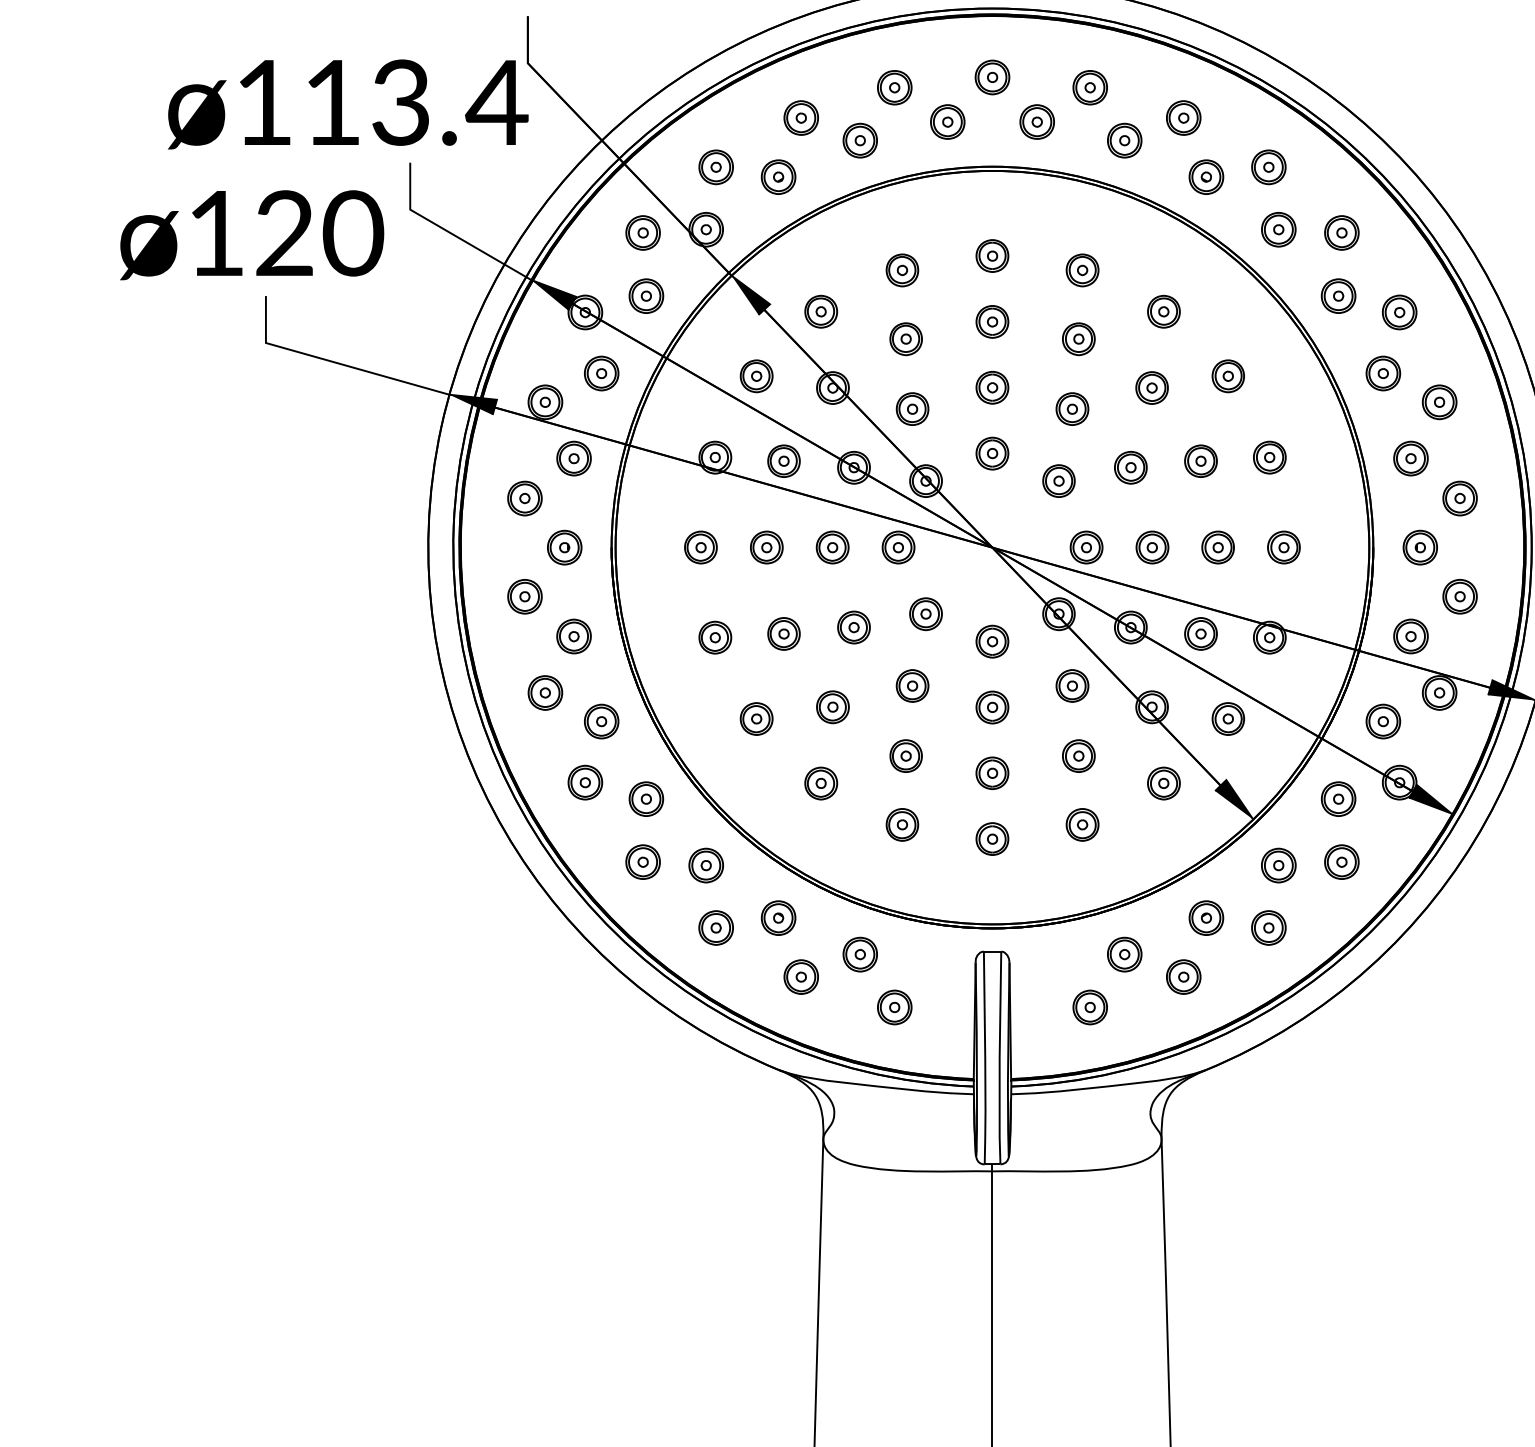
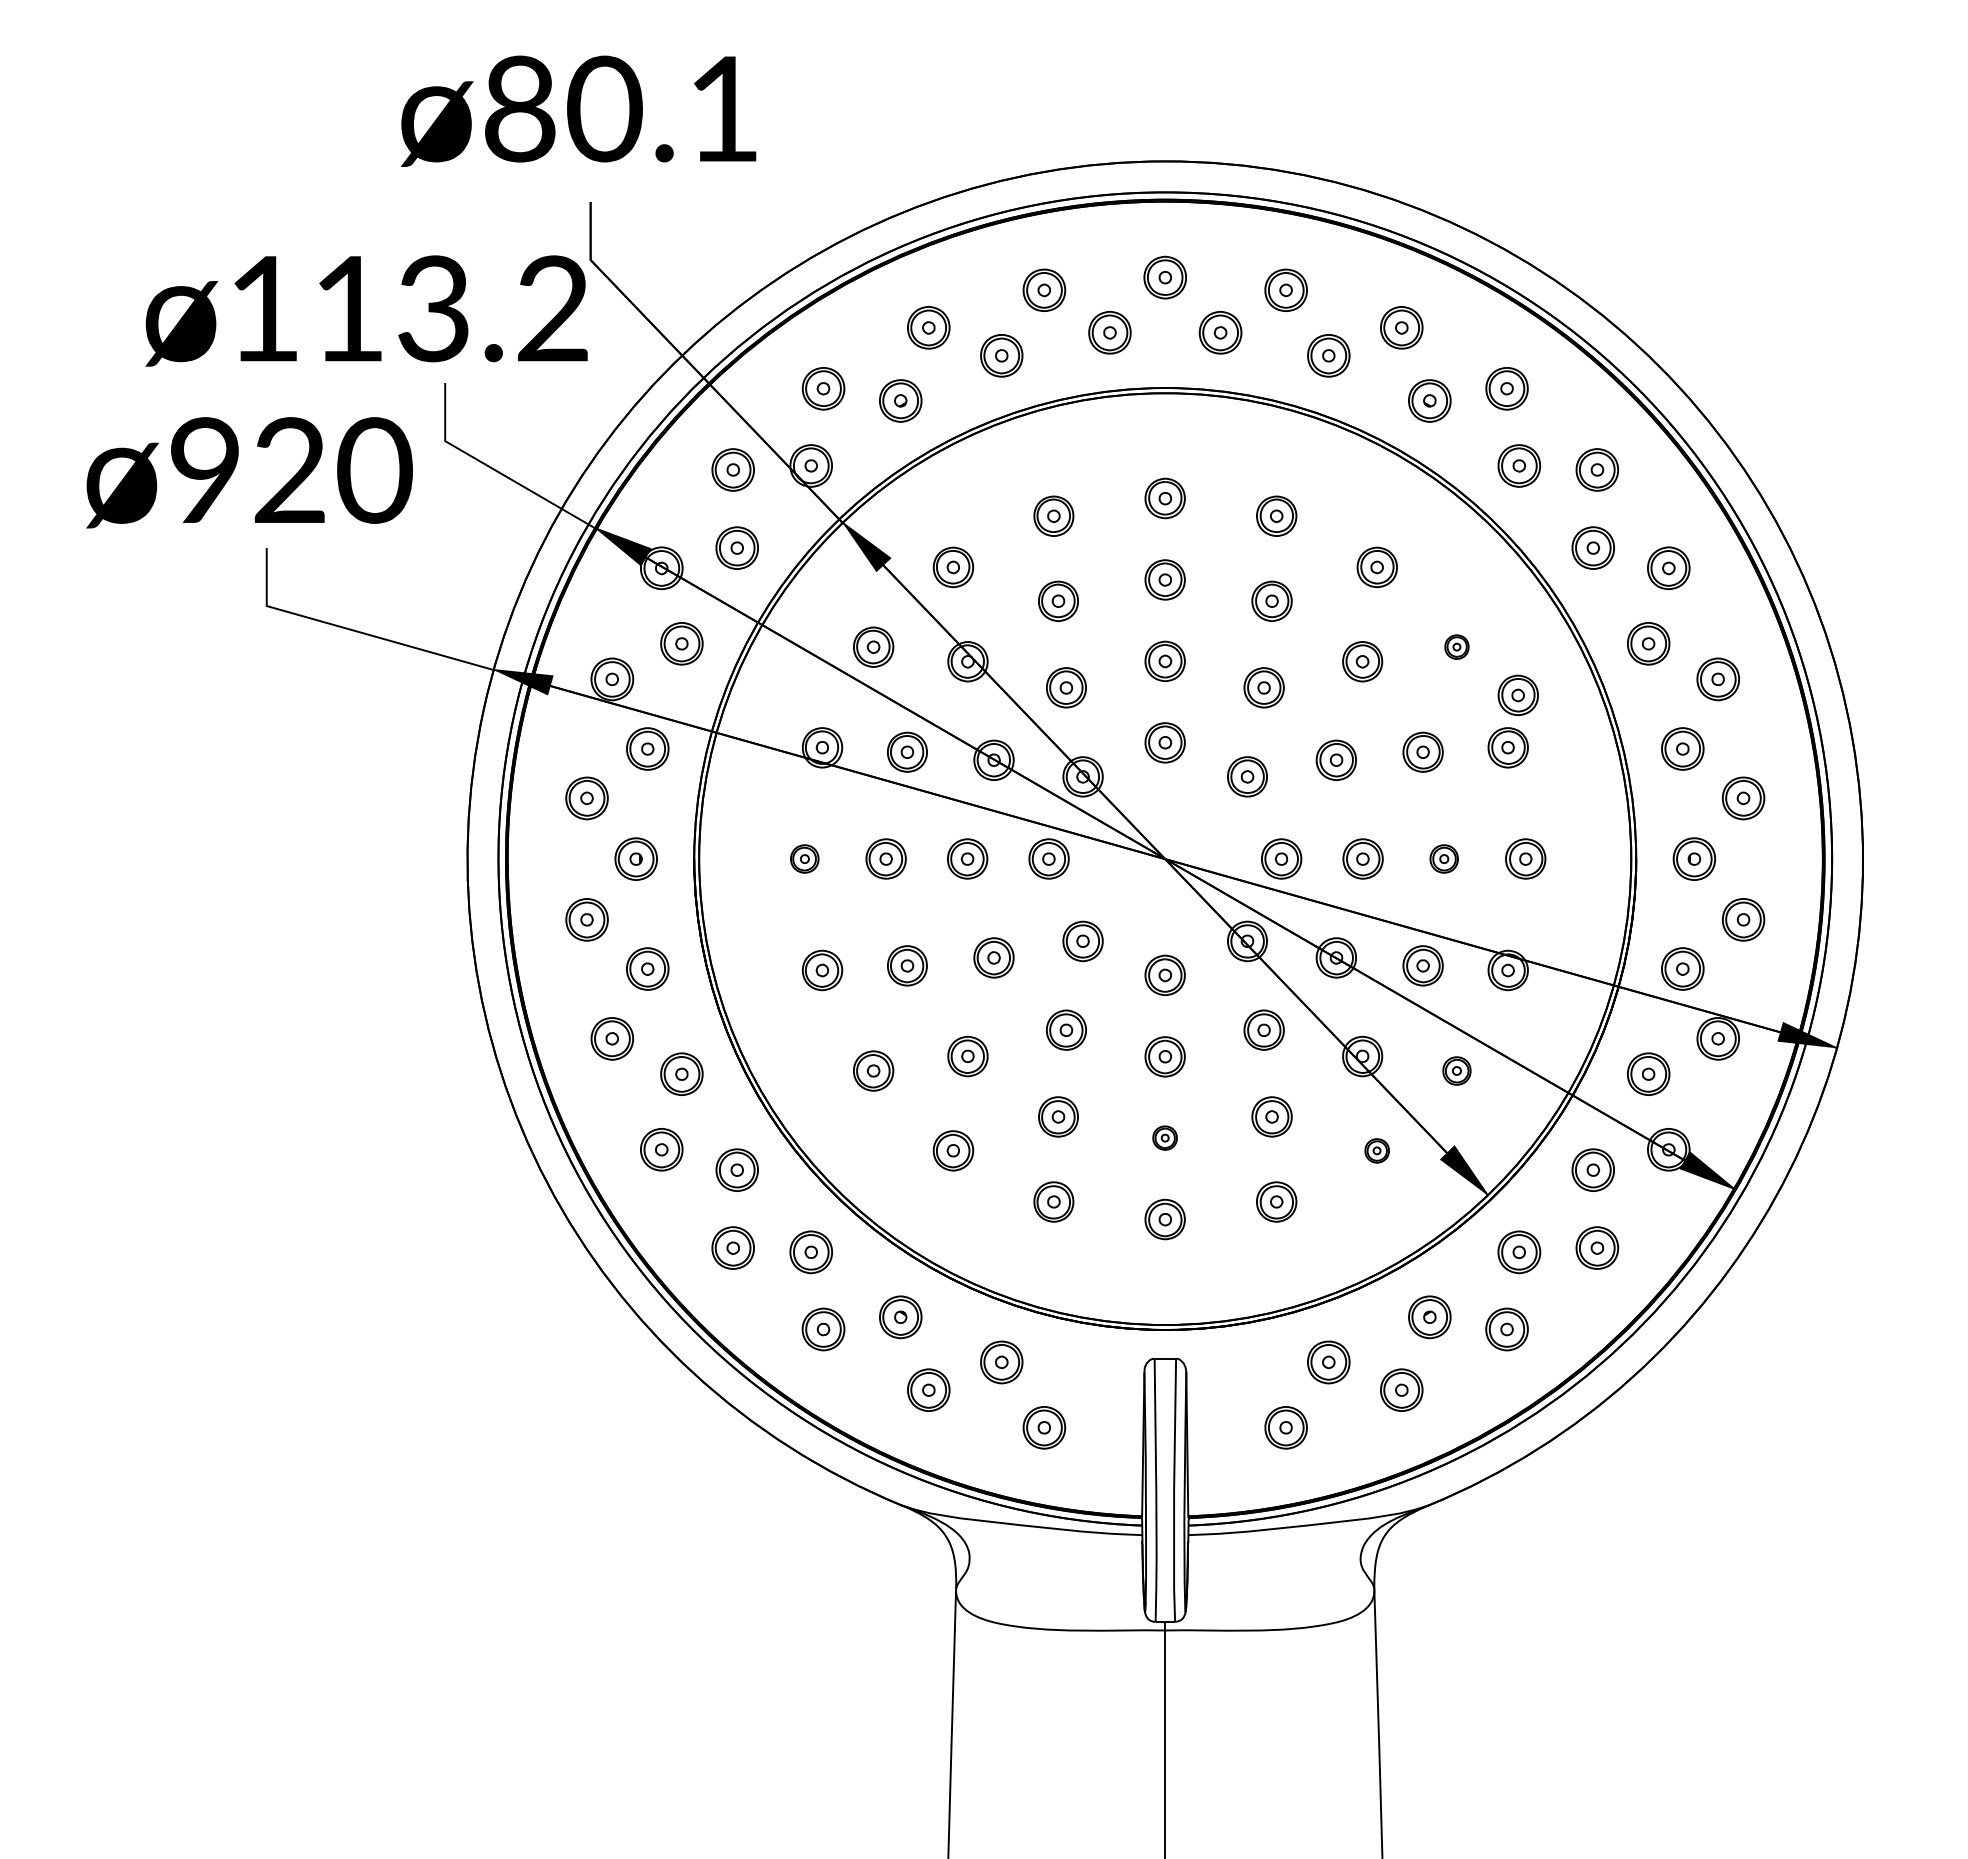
text: (496, 102) -> (551, 308), ø113.4 -> ø113.2
text: (215, 232) -> (204, 469), ø120 -> ø920
part: (1227, 375) -> (1456, 646), size x0.6
part: (1277, 415) -> (1517, 695), added
part: (700, 547) -> (804, 858), size x0.7
part: (1217, 547) -> (1443, 858), size x0.7
part: (1227, 718) -> (1456, 1070), size x0.7
part: (991, 772) -> (1164, 1137), size x0.6
part: (1163, 783) -> (1376, 1150), size x0.6

